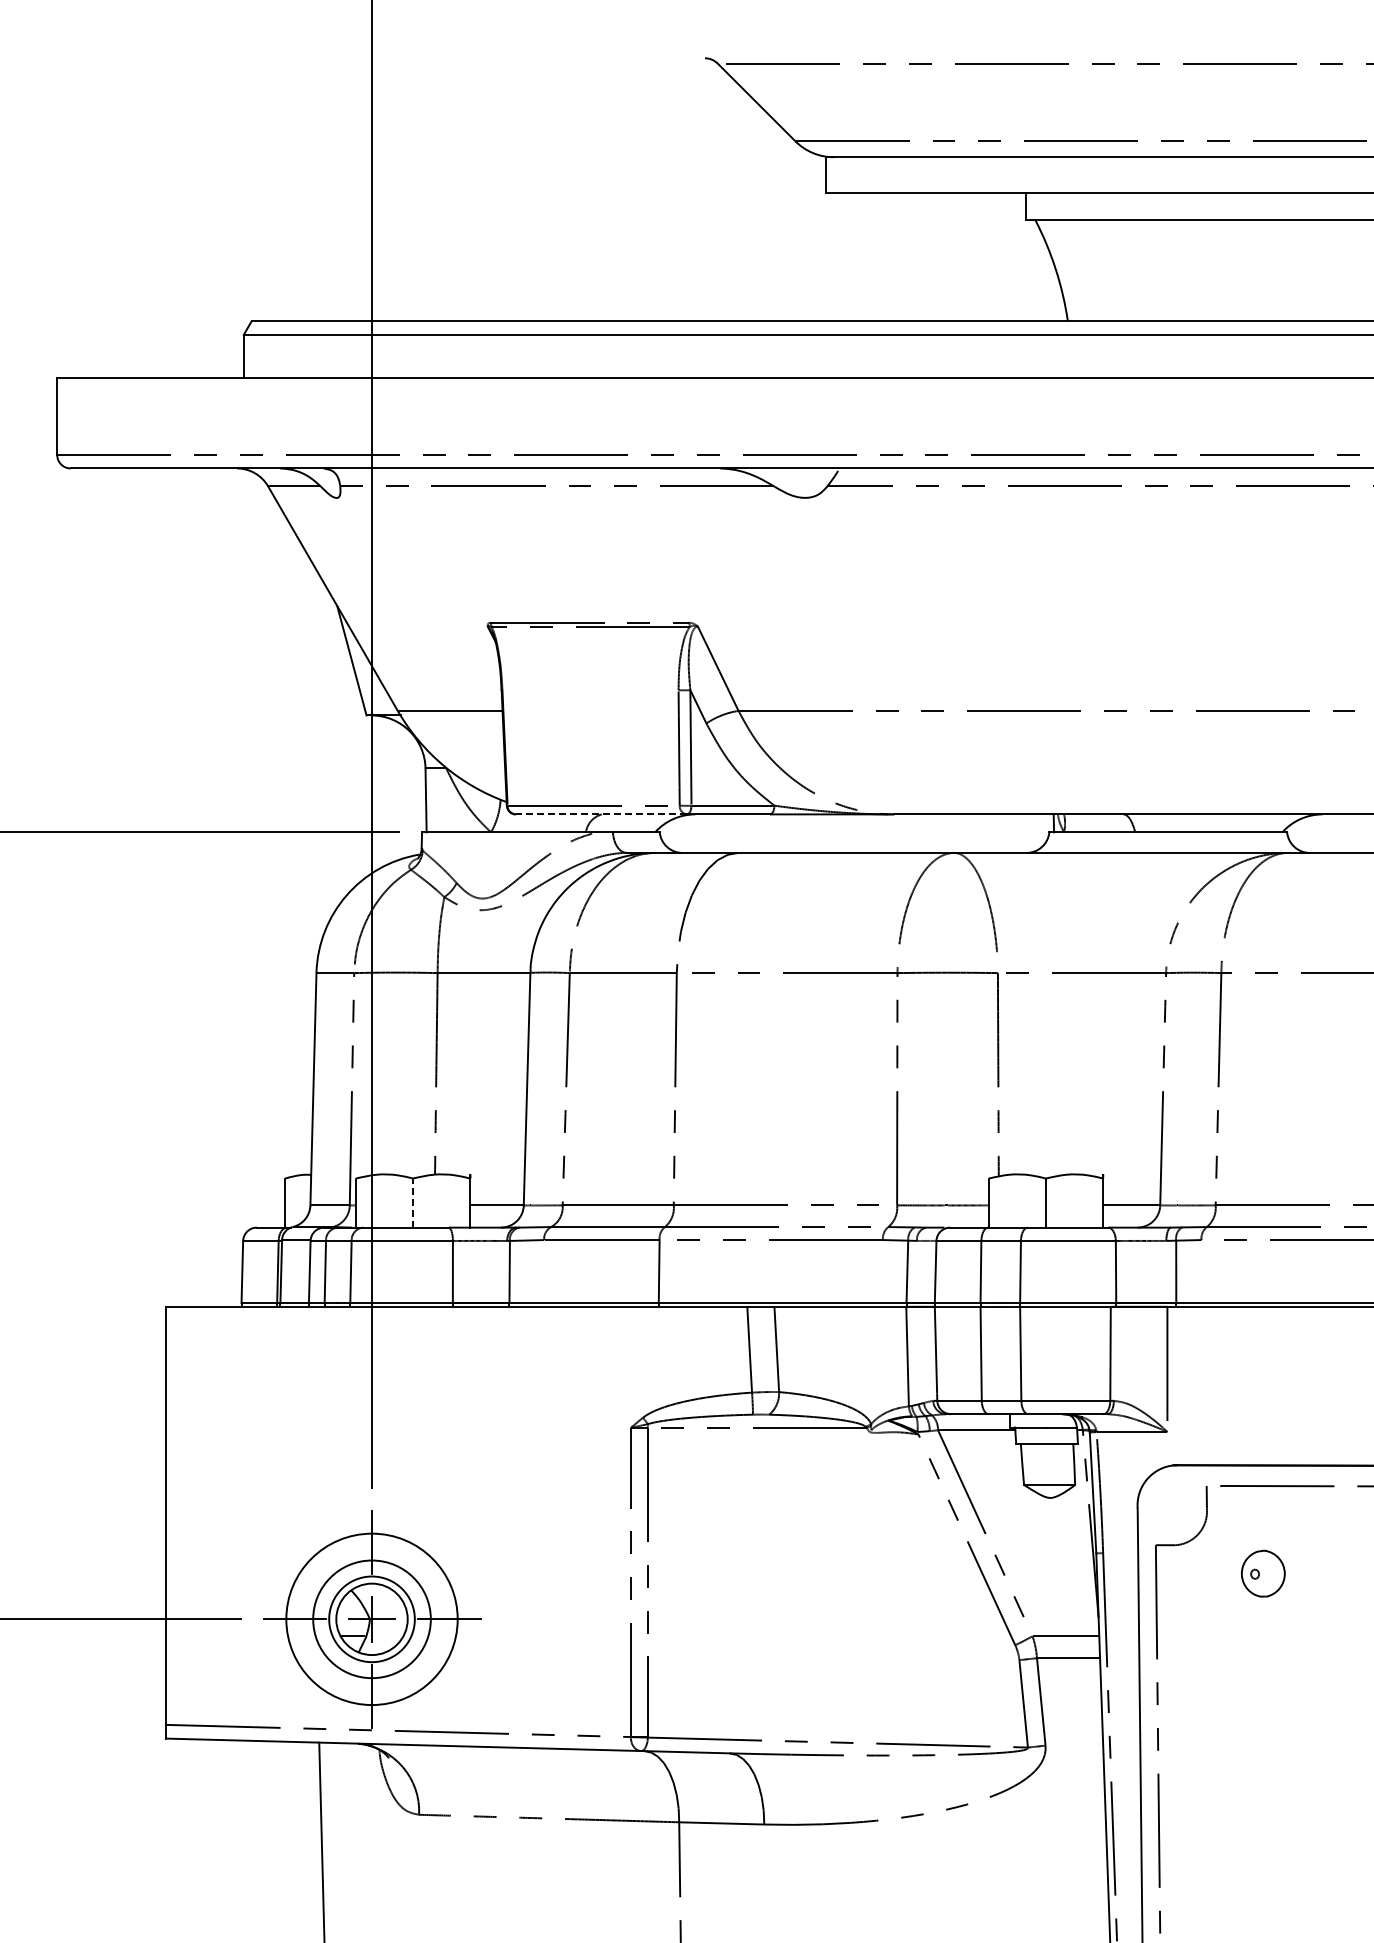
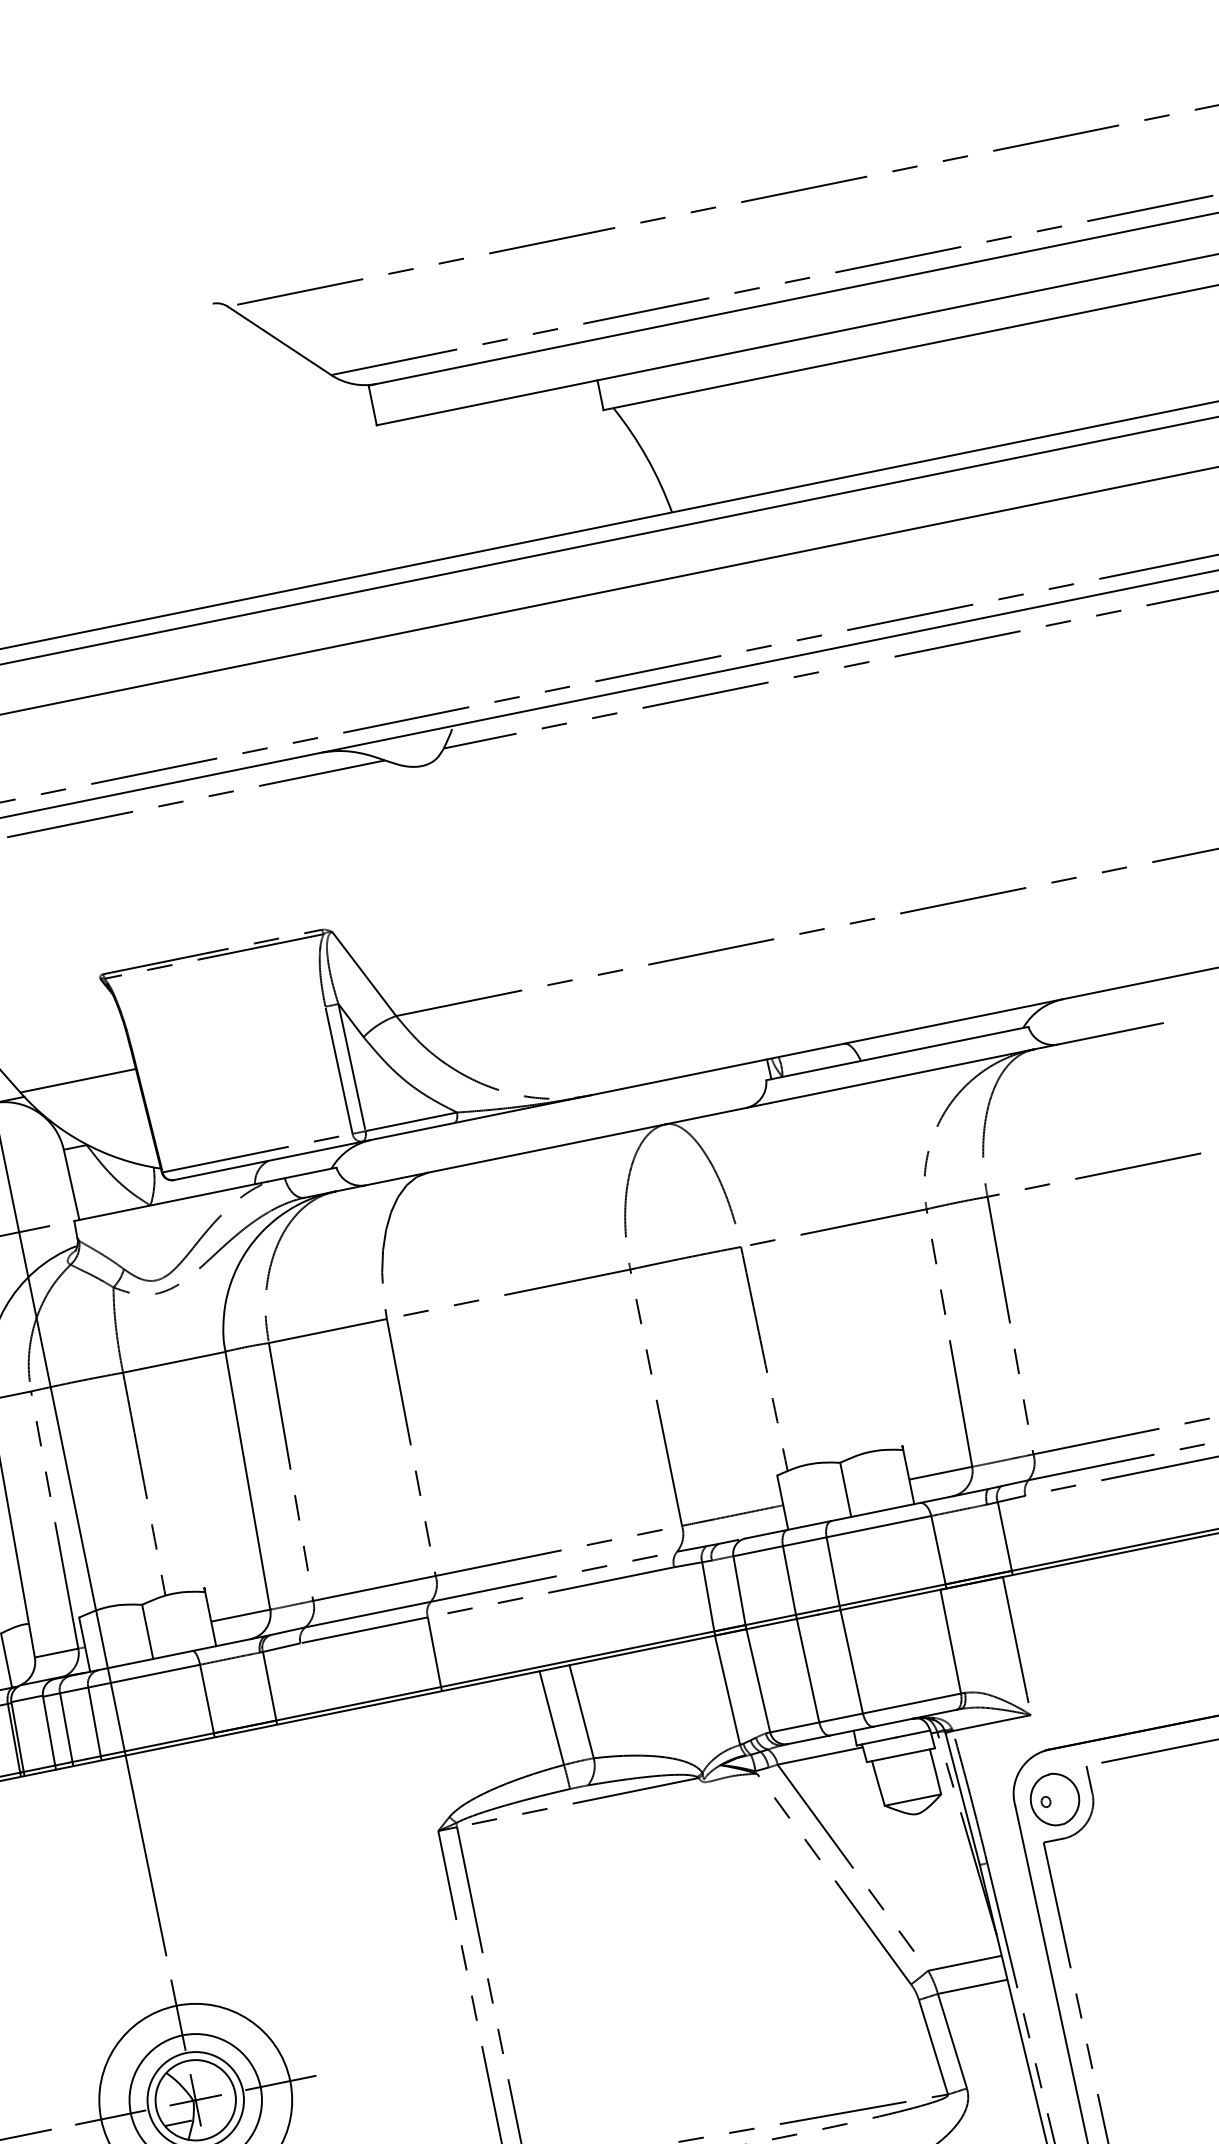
line: (601, 814) -> (268, 1161), dashed -> solid
line: (413, 1203) -> (148, 1632), dashed -> solid
part: (1263, 1573) -> (1055, 1799), moved

